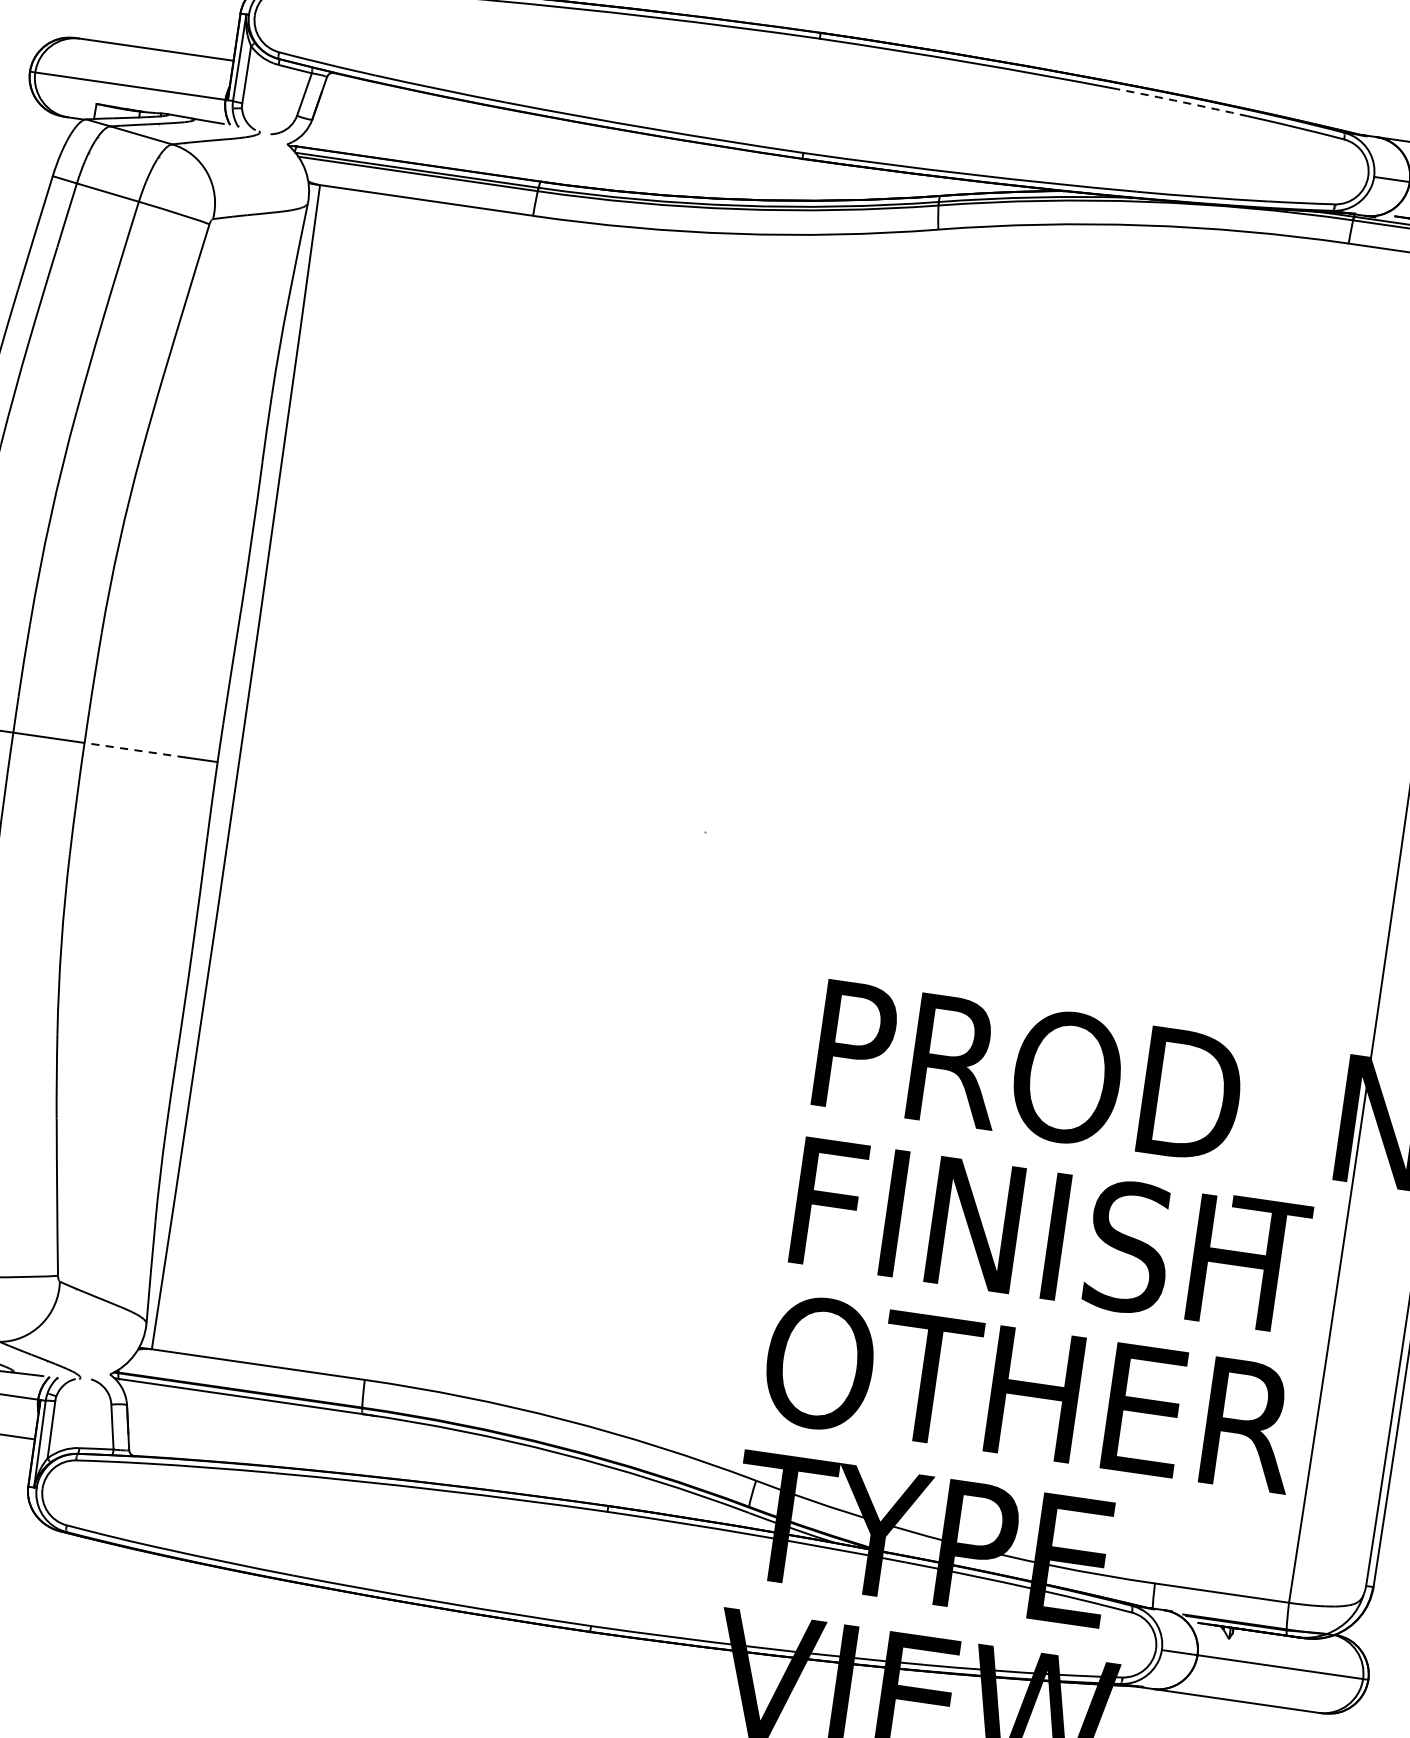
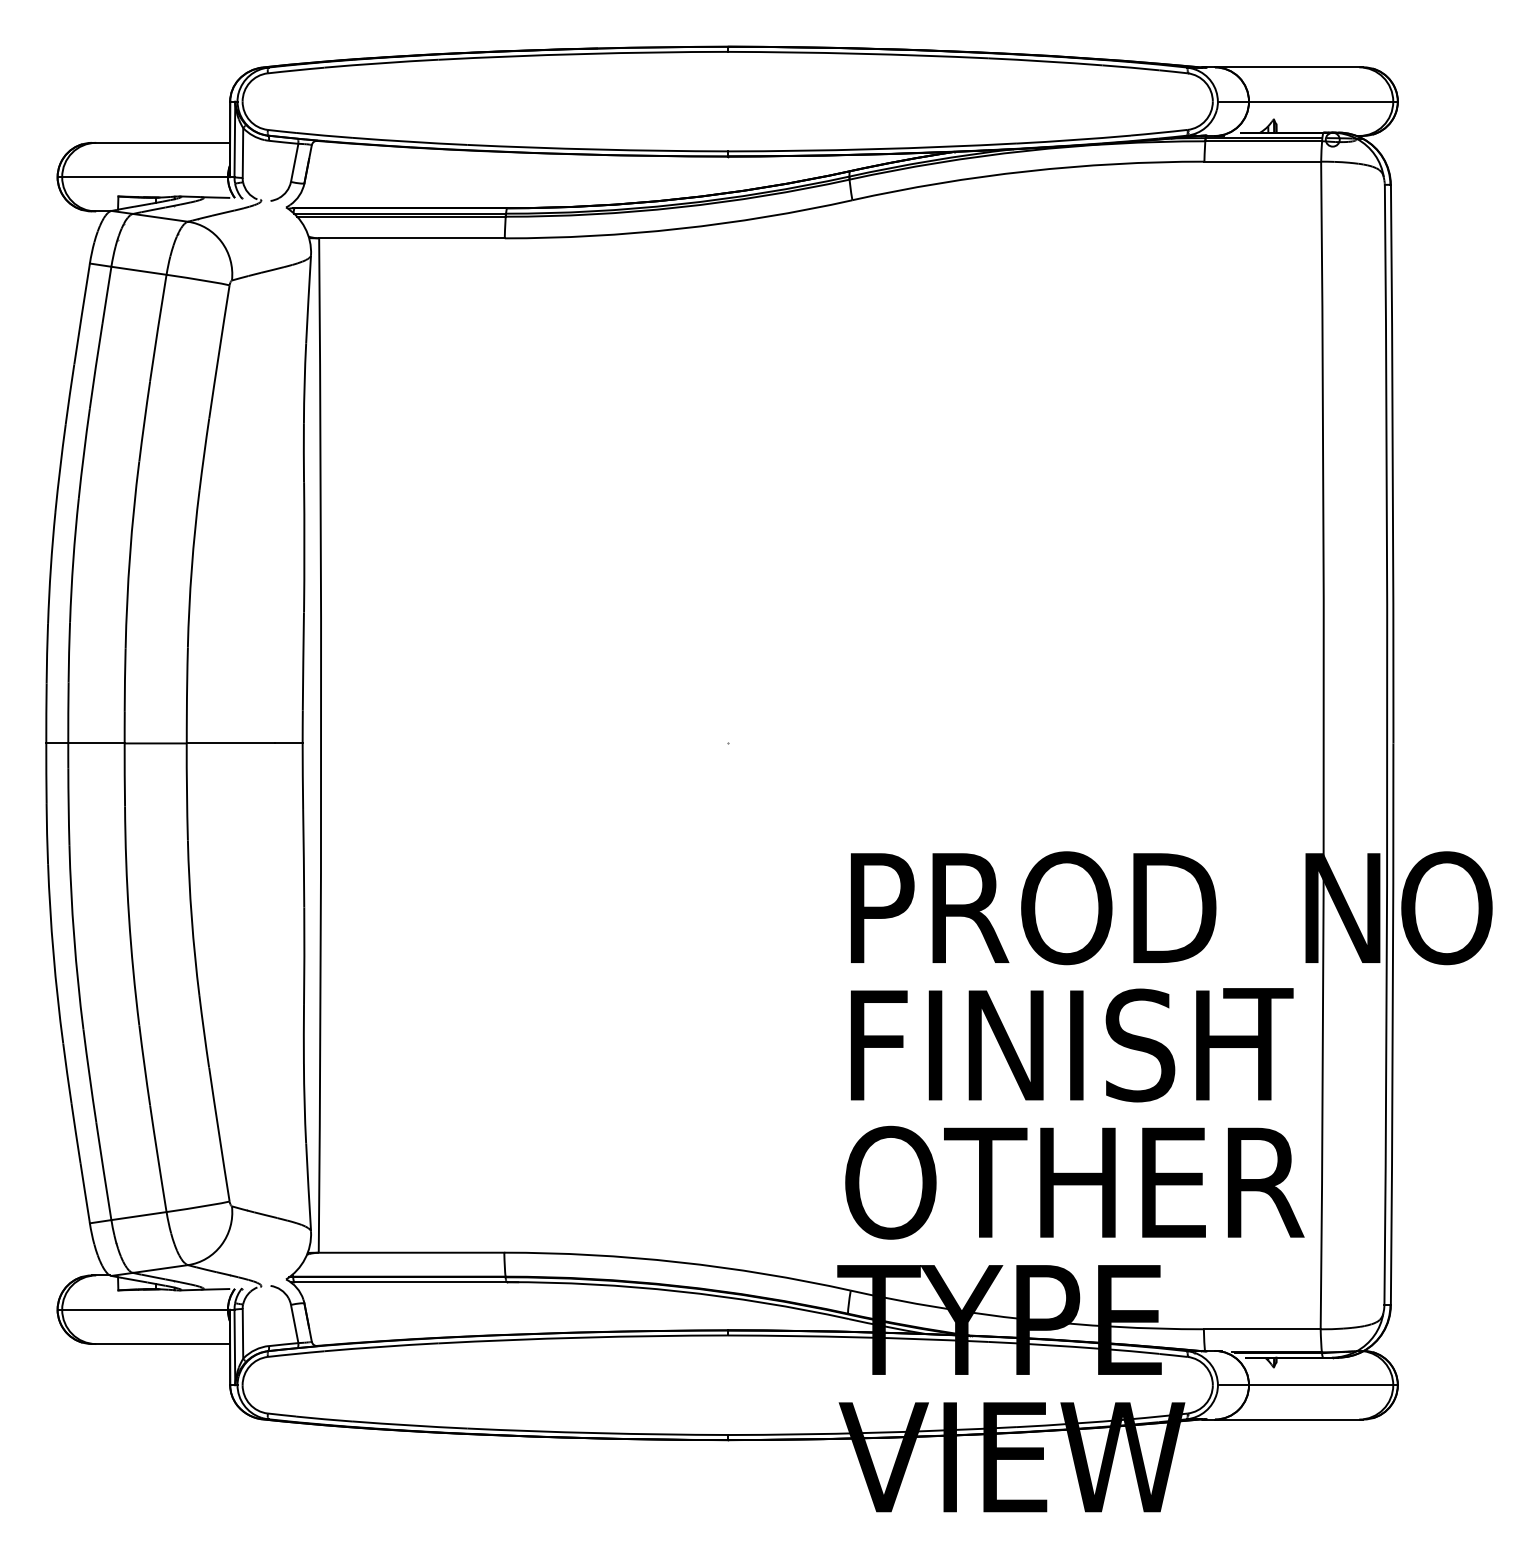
arc: (1182, 102) -> (1045, 61), dashed -> solid
line: (134, 750) -> (230, 743), dashed -> solid

